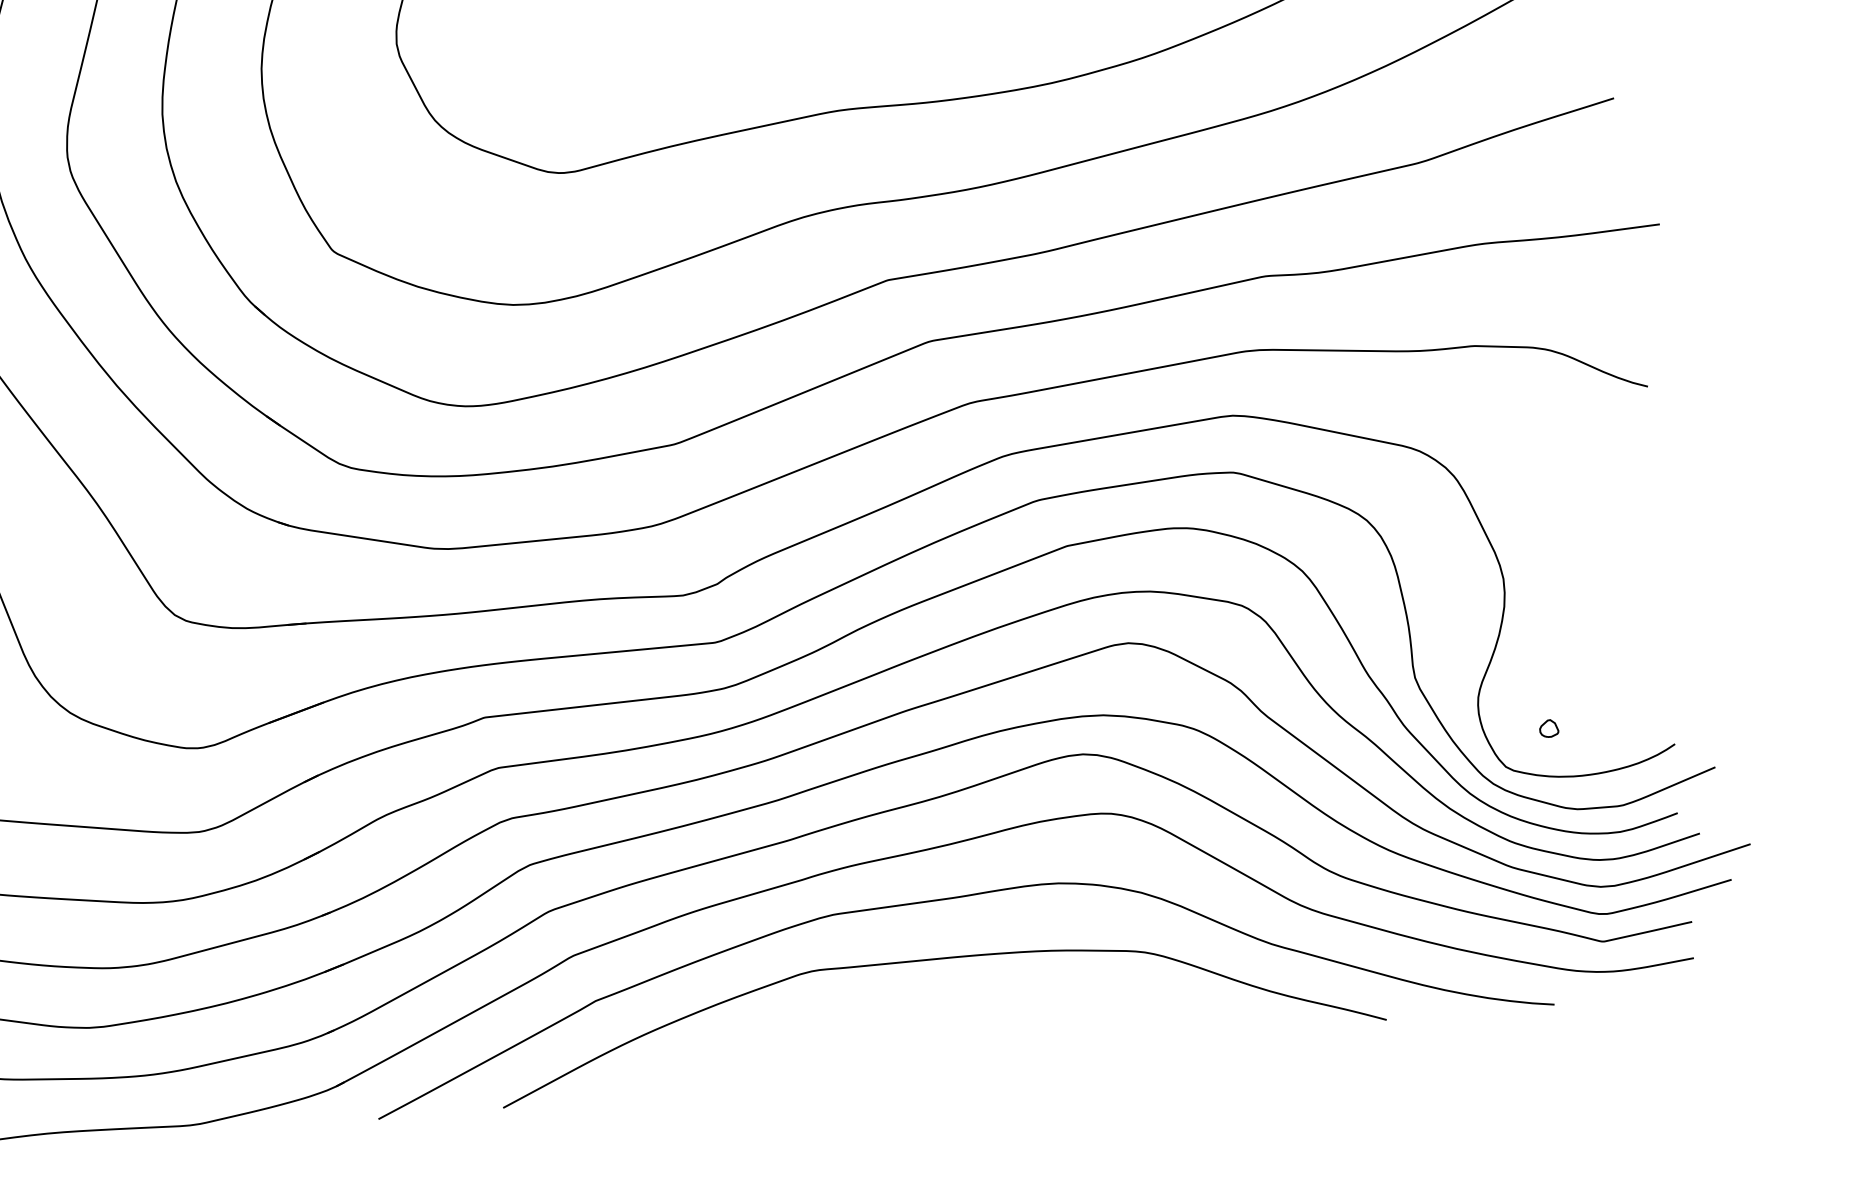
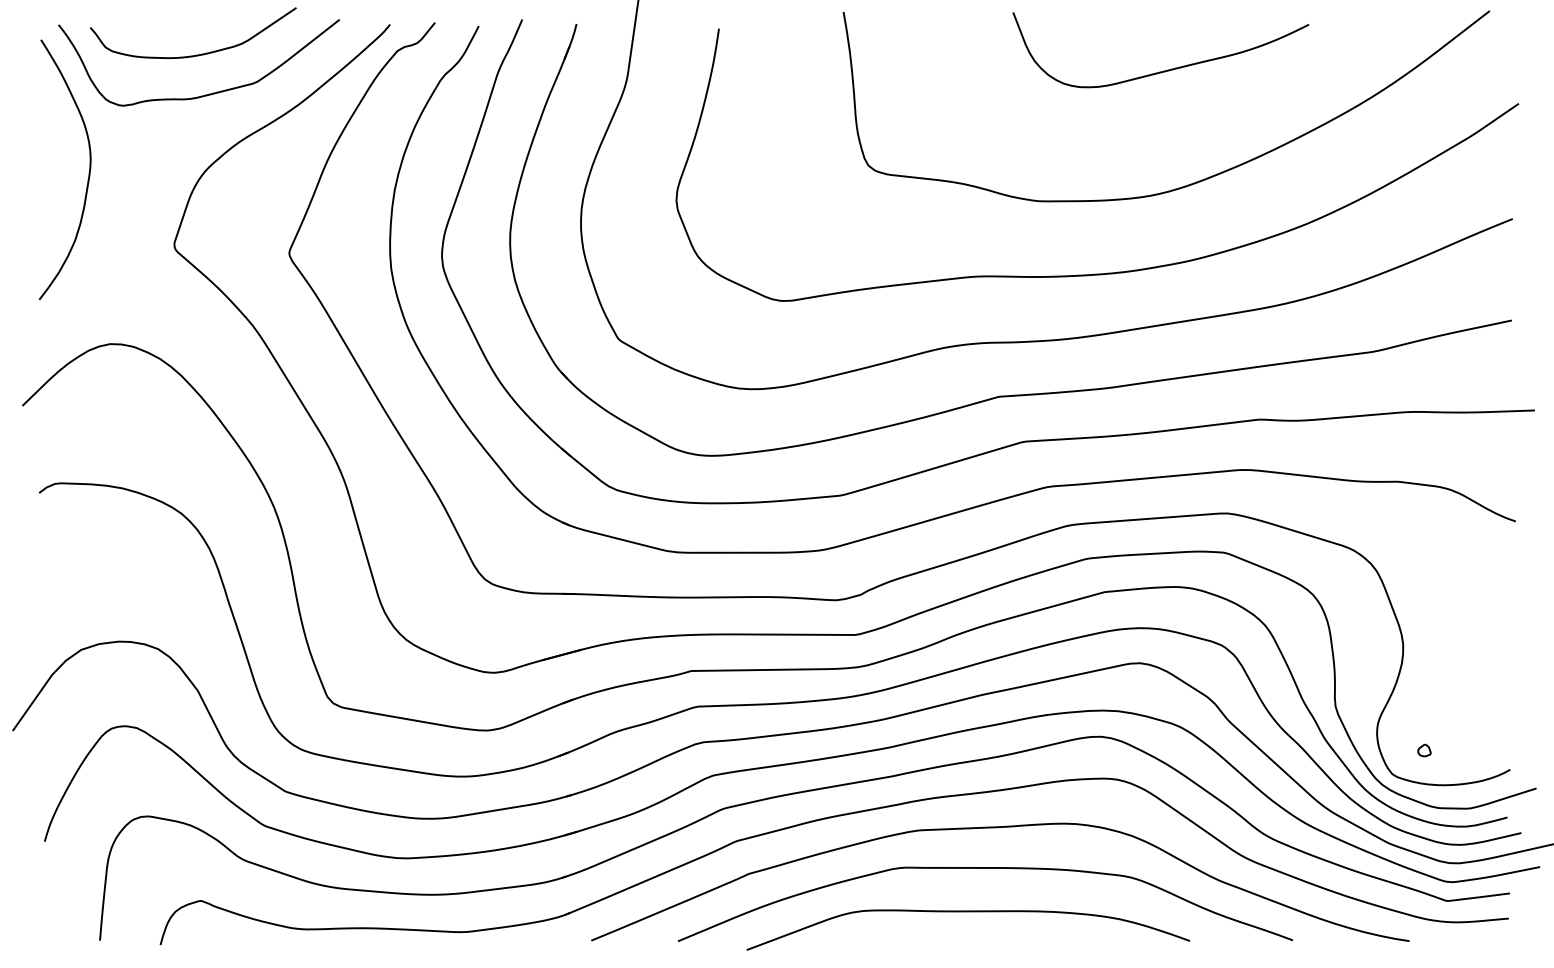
curve: (916, 1025) -> (968, 912), added

